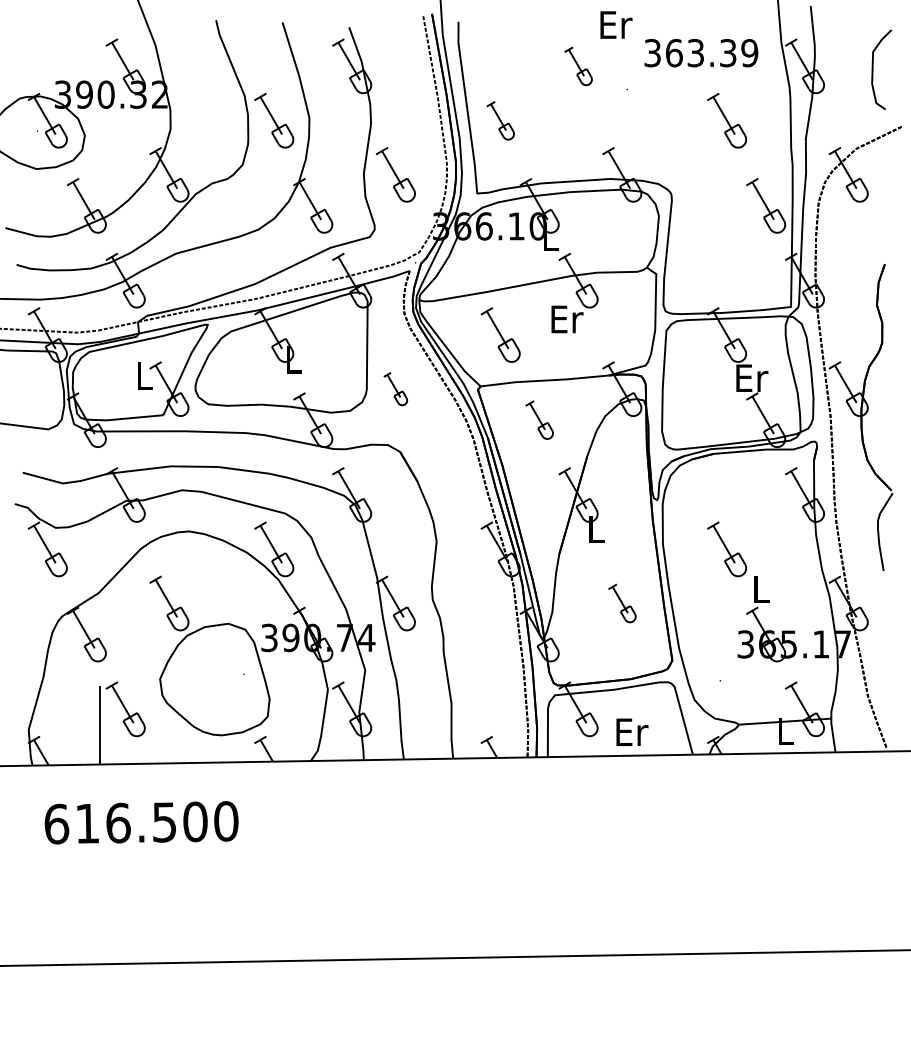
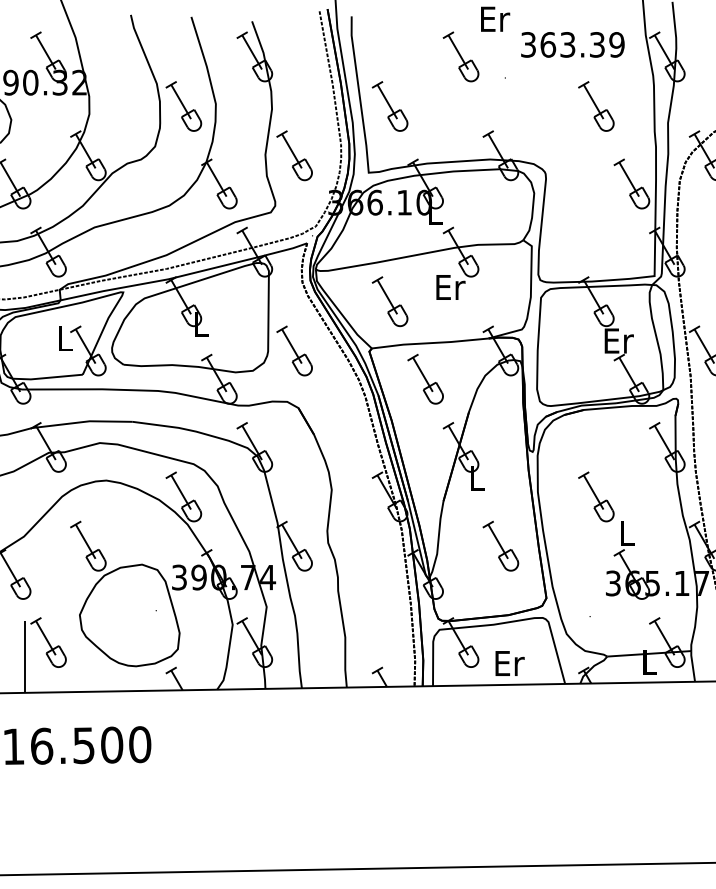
part: (578, 66) -> (460, 57), size x1.43
part: (500, 120) -> (389, 106), size x1.43
part: (395, 388) -> (294, 350), size x1.67
part: (539, 419) -> (425, 378), size x1.43
part: (622, 603) -> (501, 546), size x1.43

